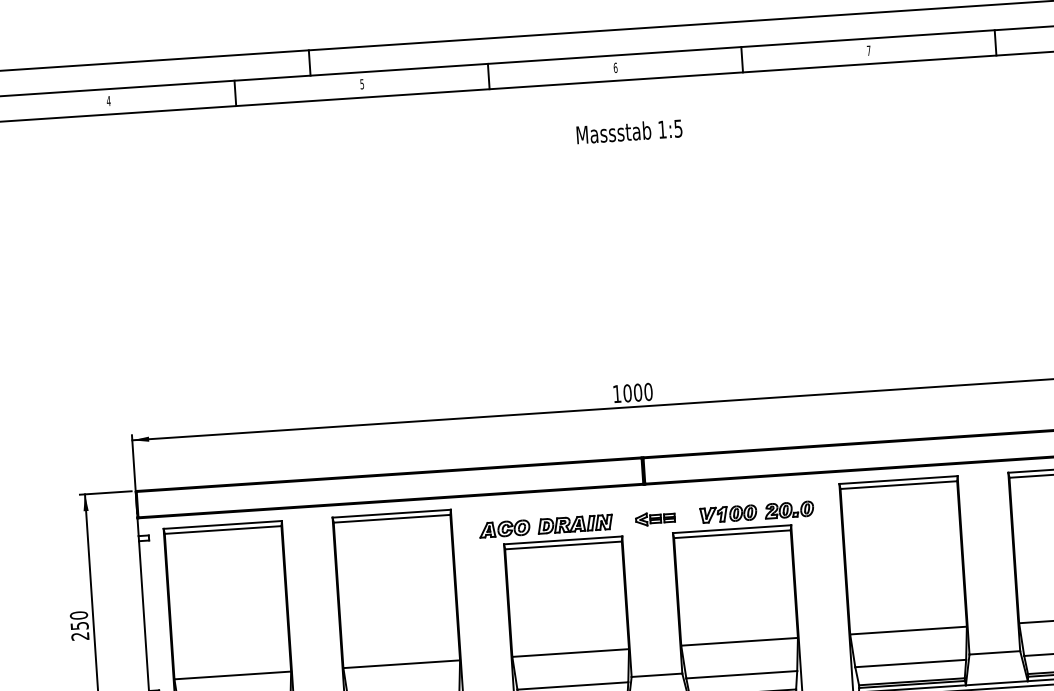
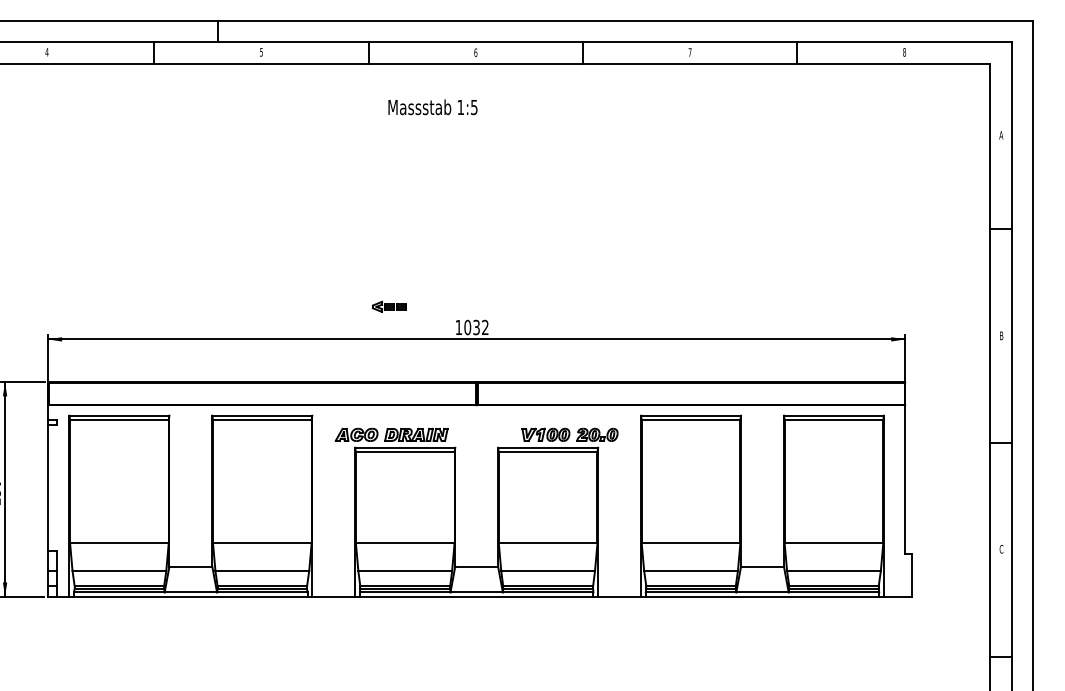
text: (628, 132) -> (432, 107), moved
text: (642, 392) -> (480, 327), 1000 -> 1032
part: (654, 518) -> (388, 306), moved

